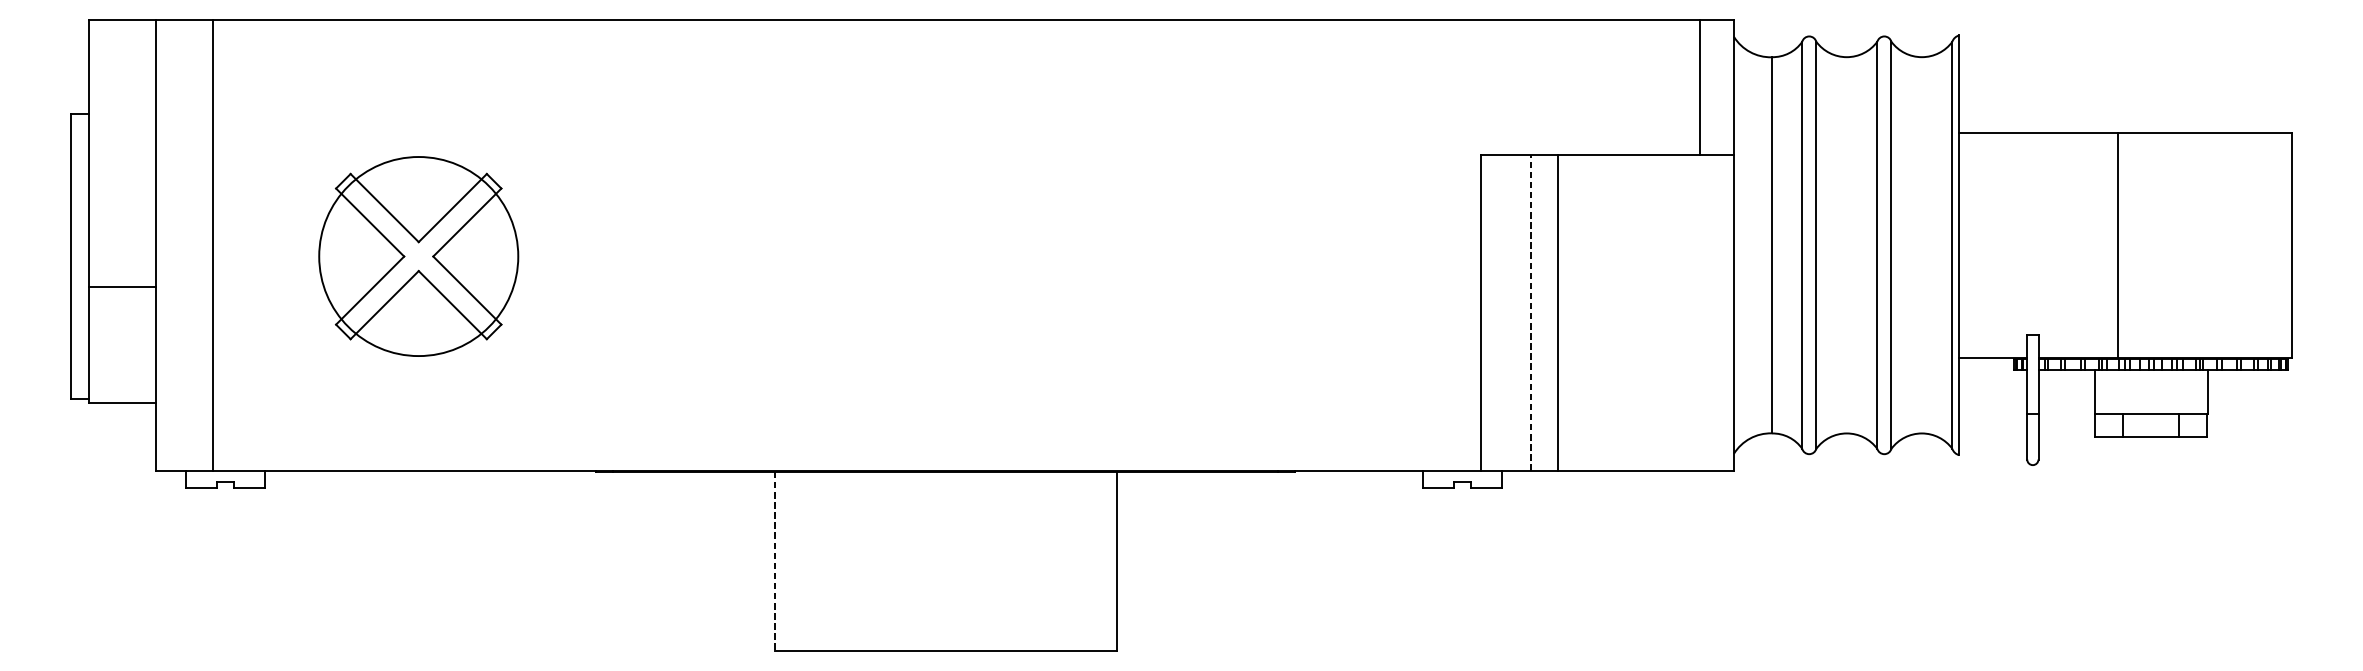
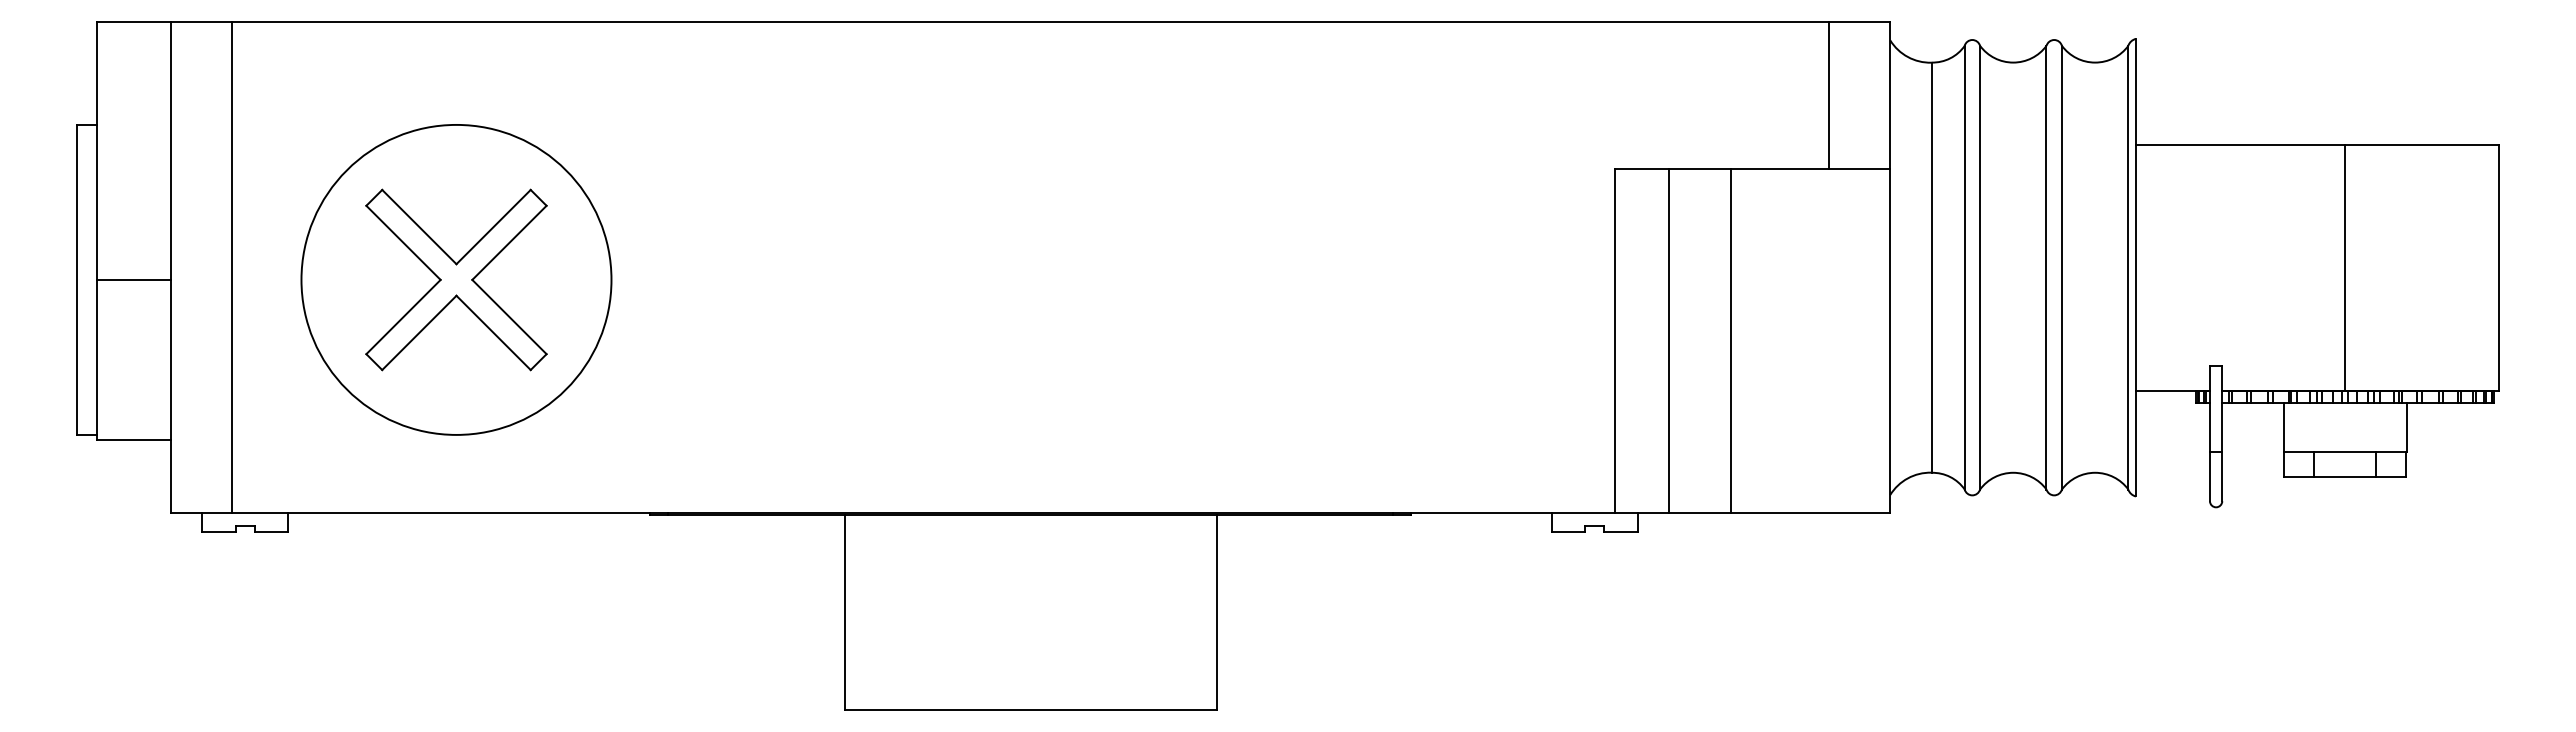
line: (1699, 87) -> (1828, 95), moved
line: (2118, 245) -> (2345, 267), moved
circle: (418, 256) -> (456, 279), size x1.43
line: (122, 286) -> (133, 279), moved
line: (1531, 312) -> (1669, 340), dashed -> solid
line: (1558, 313) -> (1730, 341), moved
line: (774, 561) -> (844, 612), dashed -> solid

